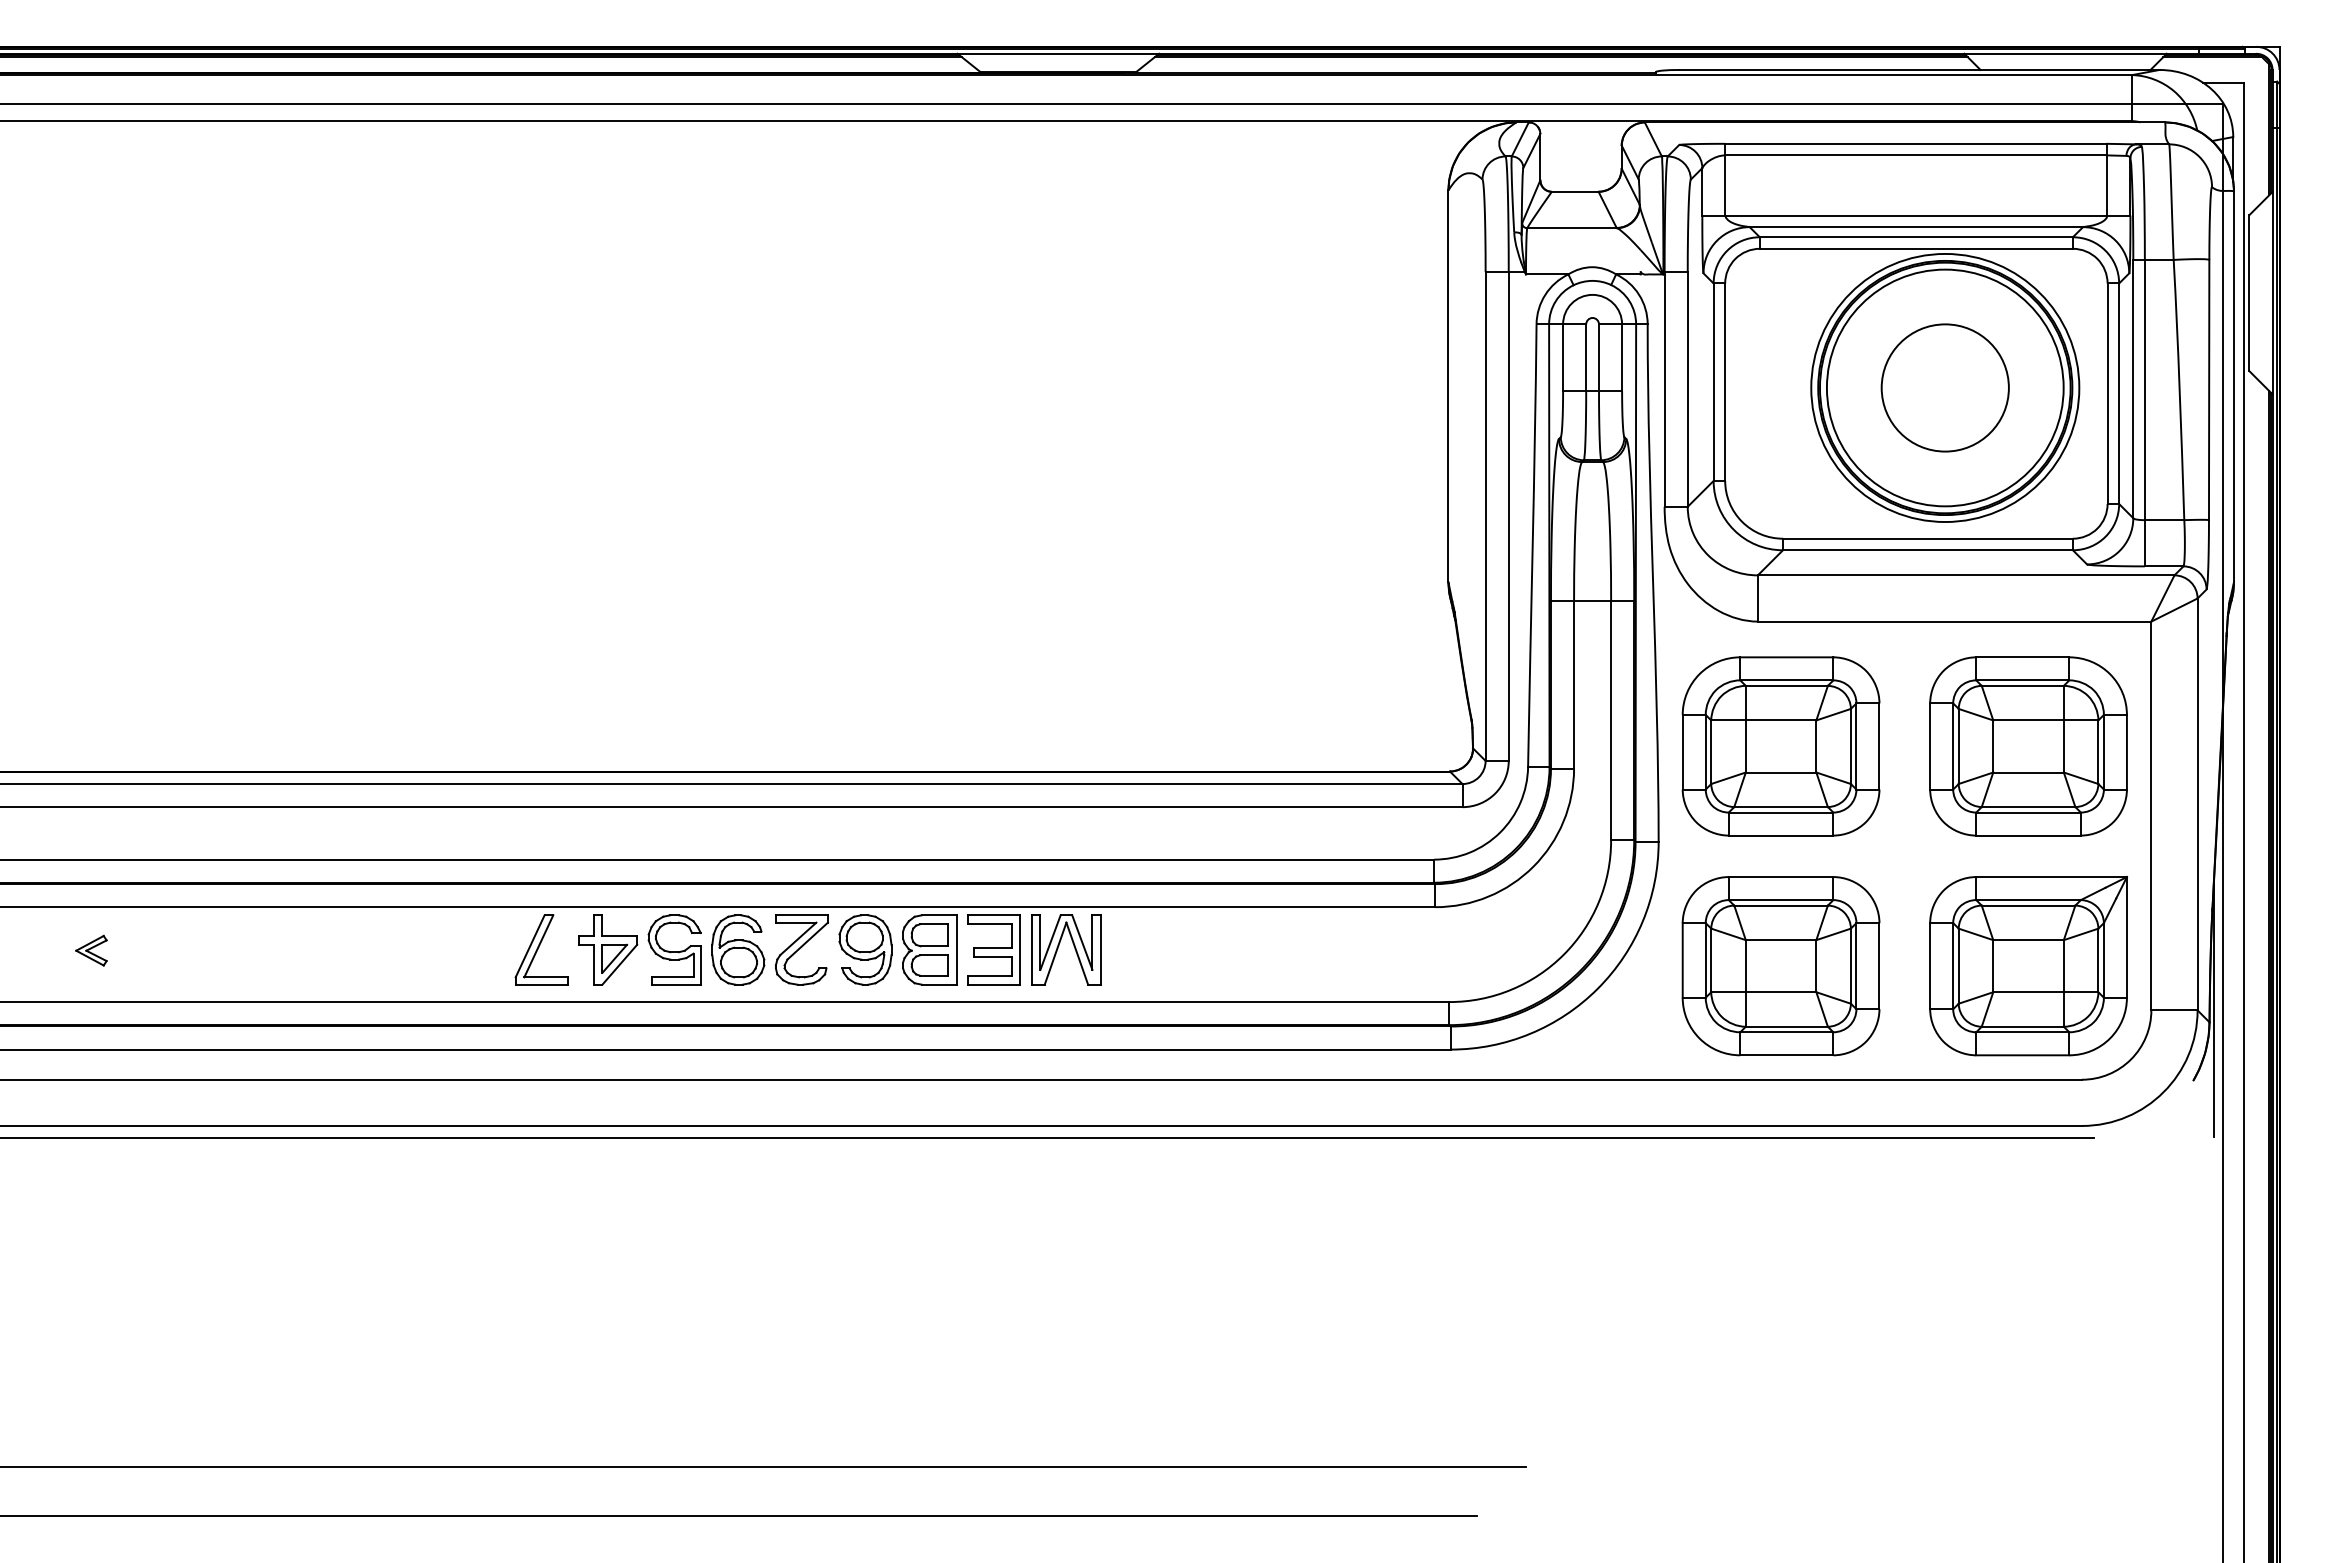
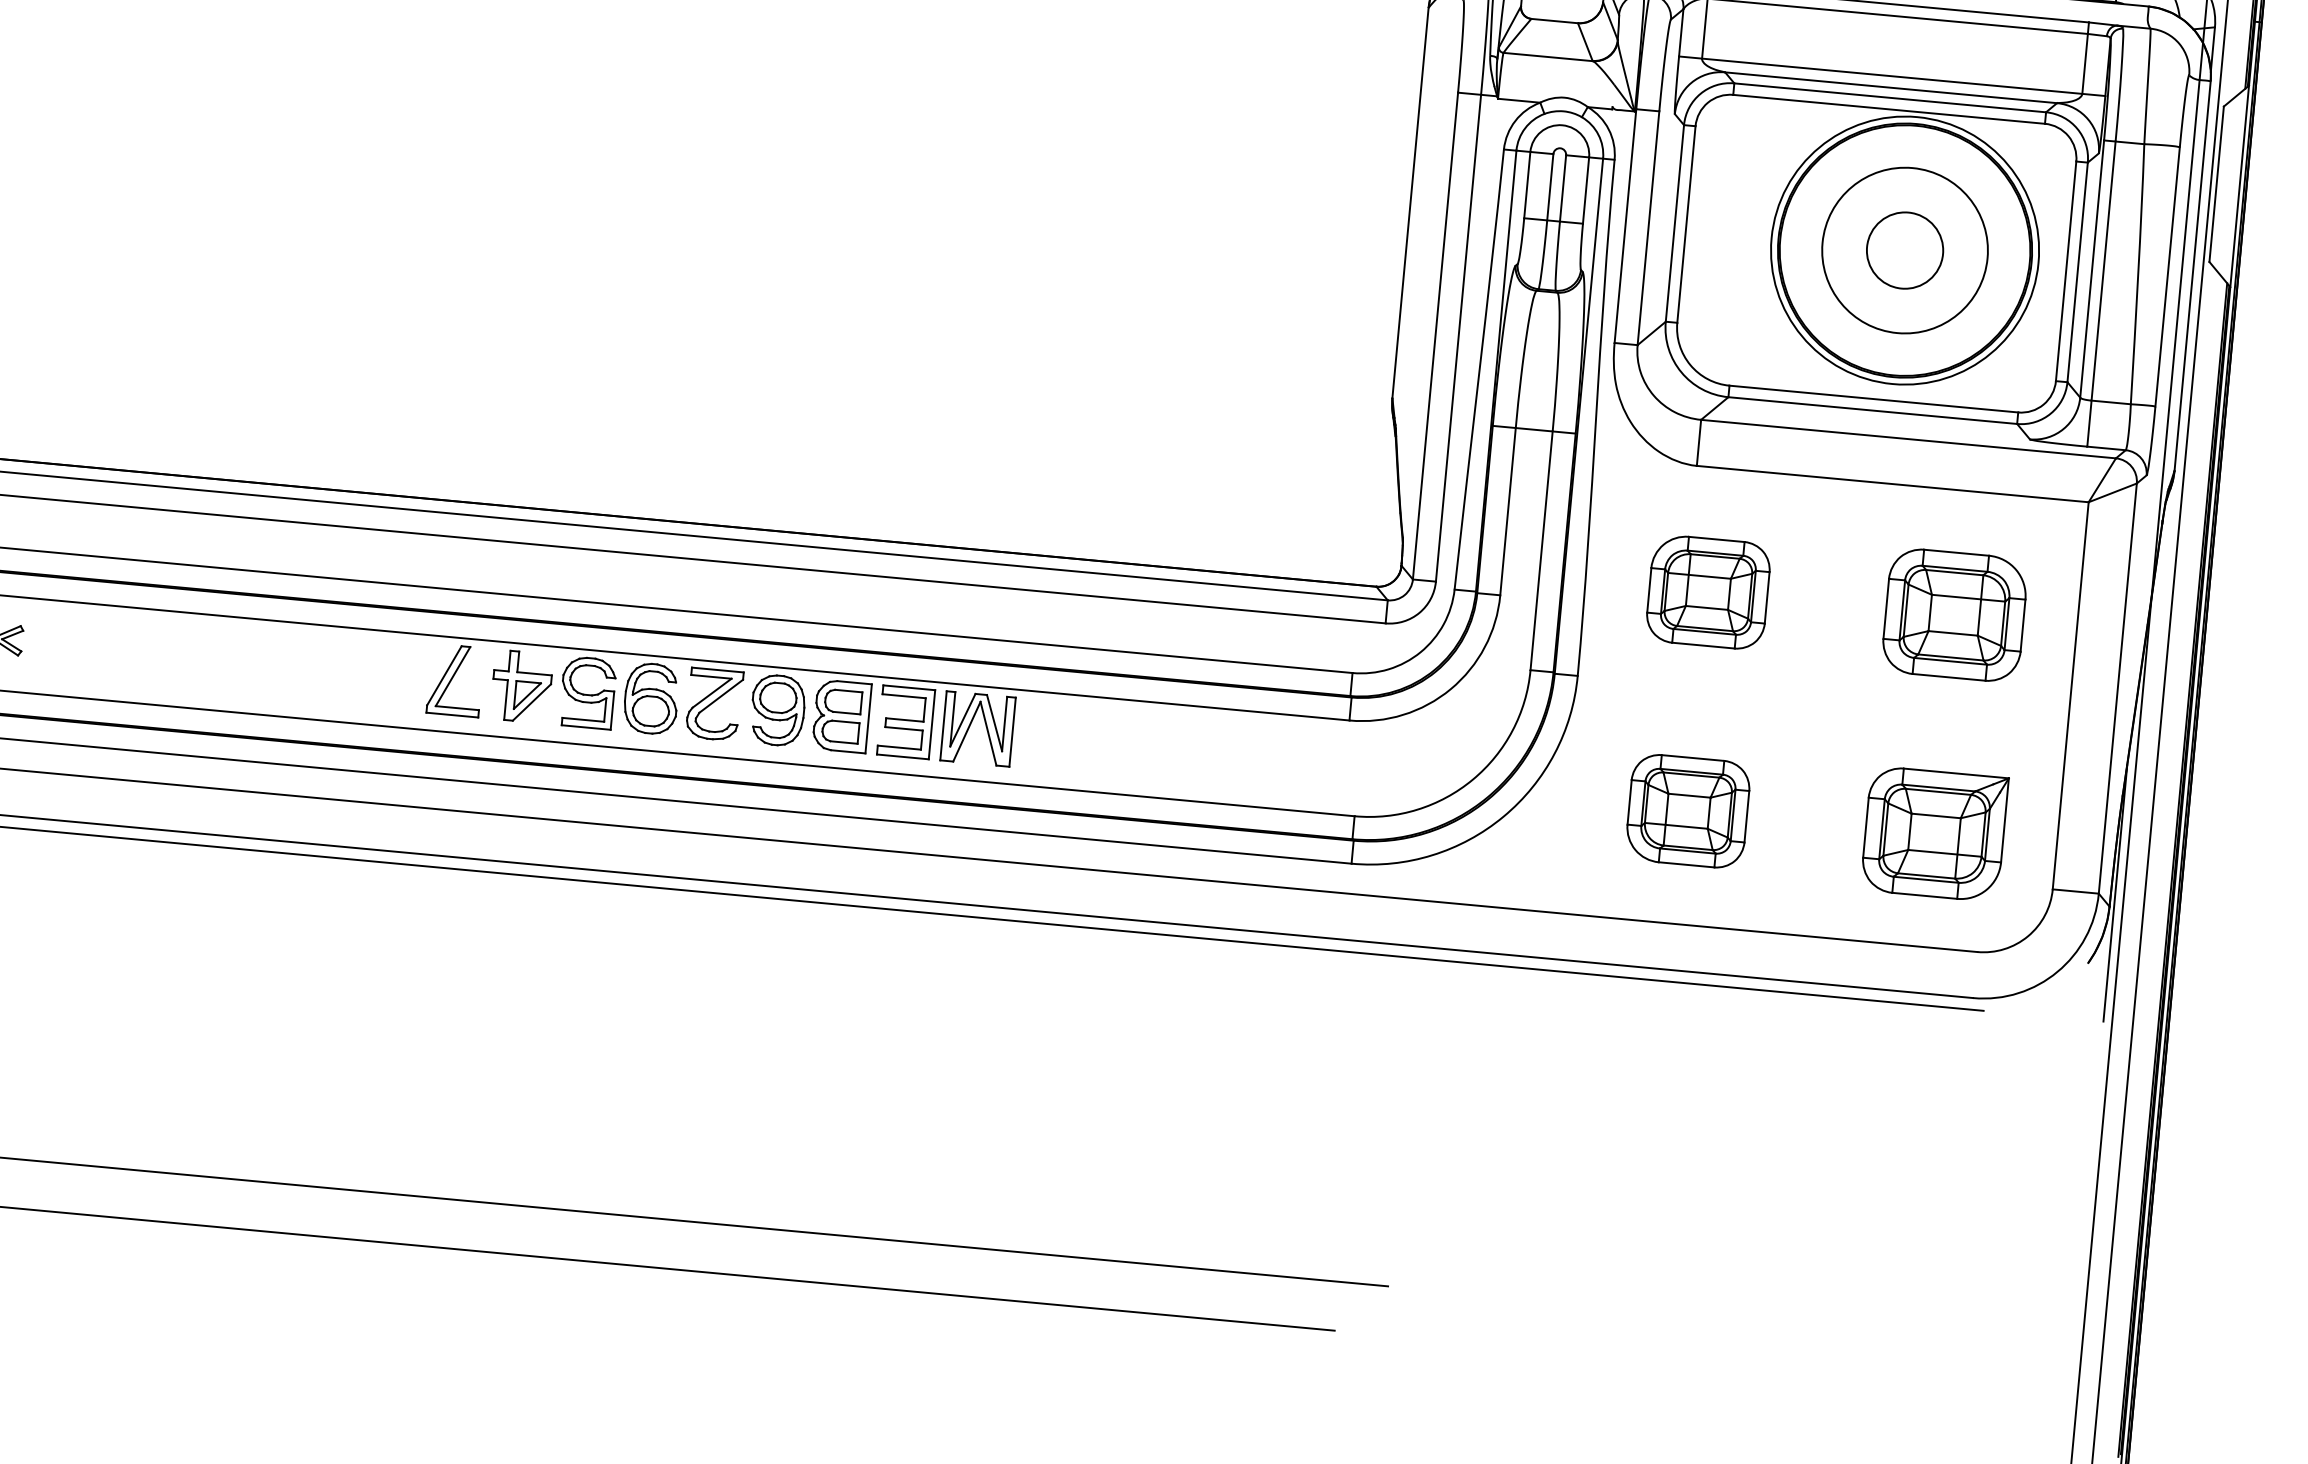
circle: (1944, 387) -> (1904, 250), size x0.6
circle: (1944, 387) -> (1904, 250), size x0.7
part: (1780, 746) -> (1707, 592), size x0.6
part: (2028, 746) -> (1954, 615), size x0.7
part: (1780, 966) -> (1687, 811), size x0.6
part: (2028, 966) -> (1934, 834), size x0.7

